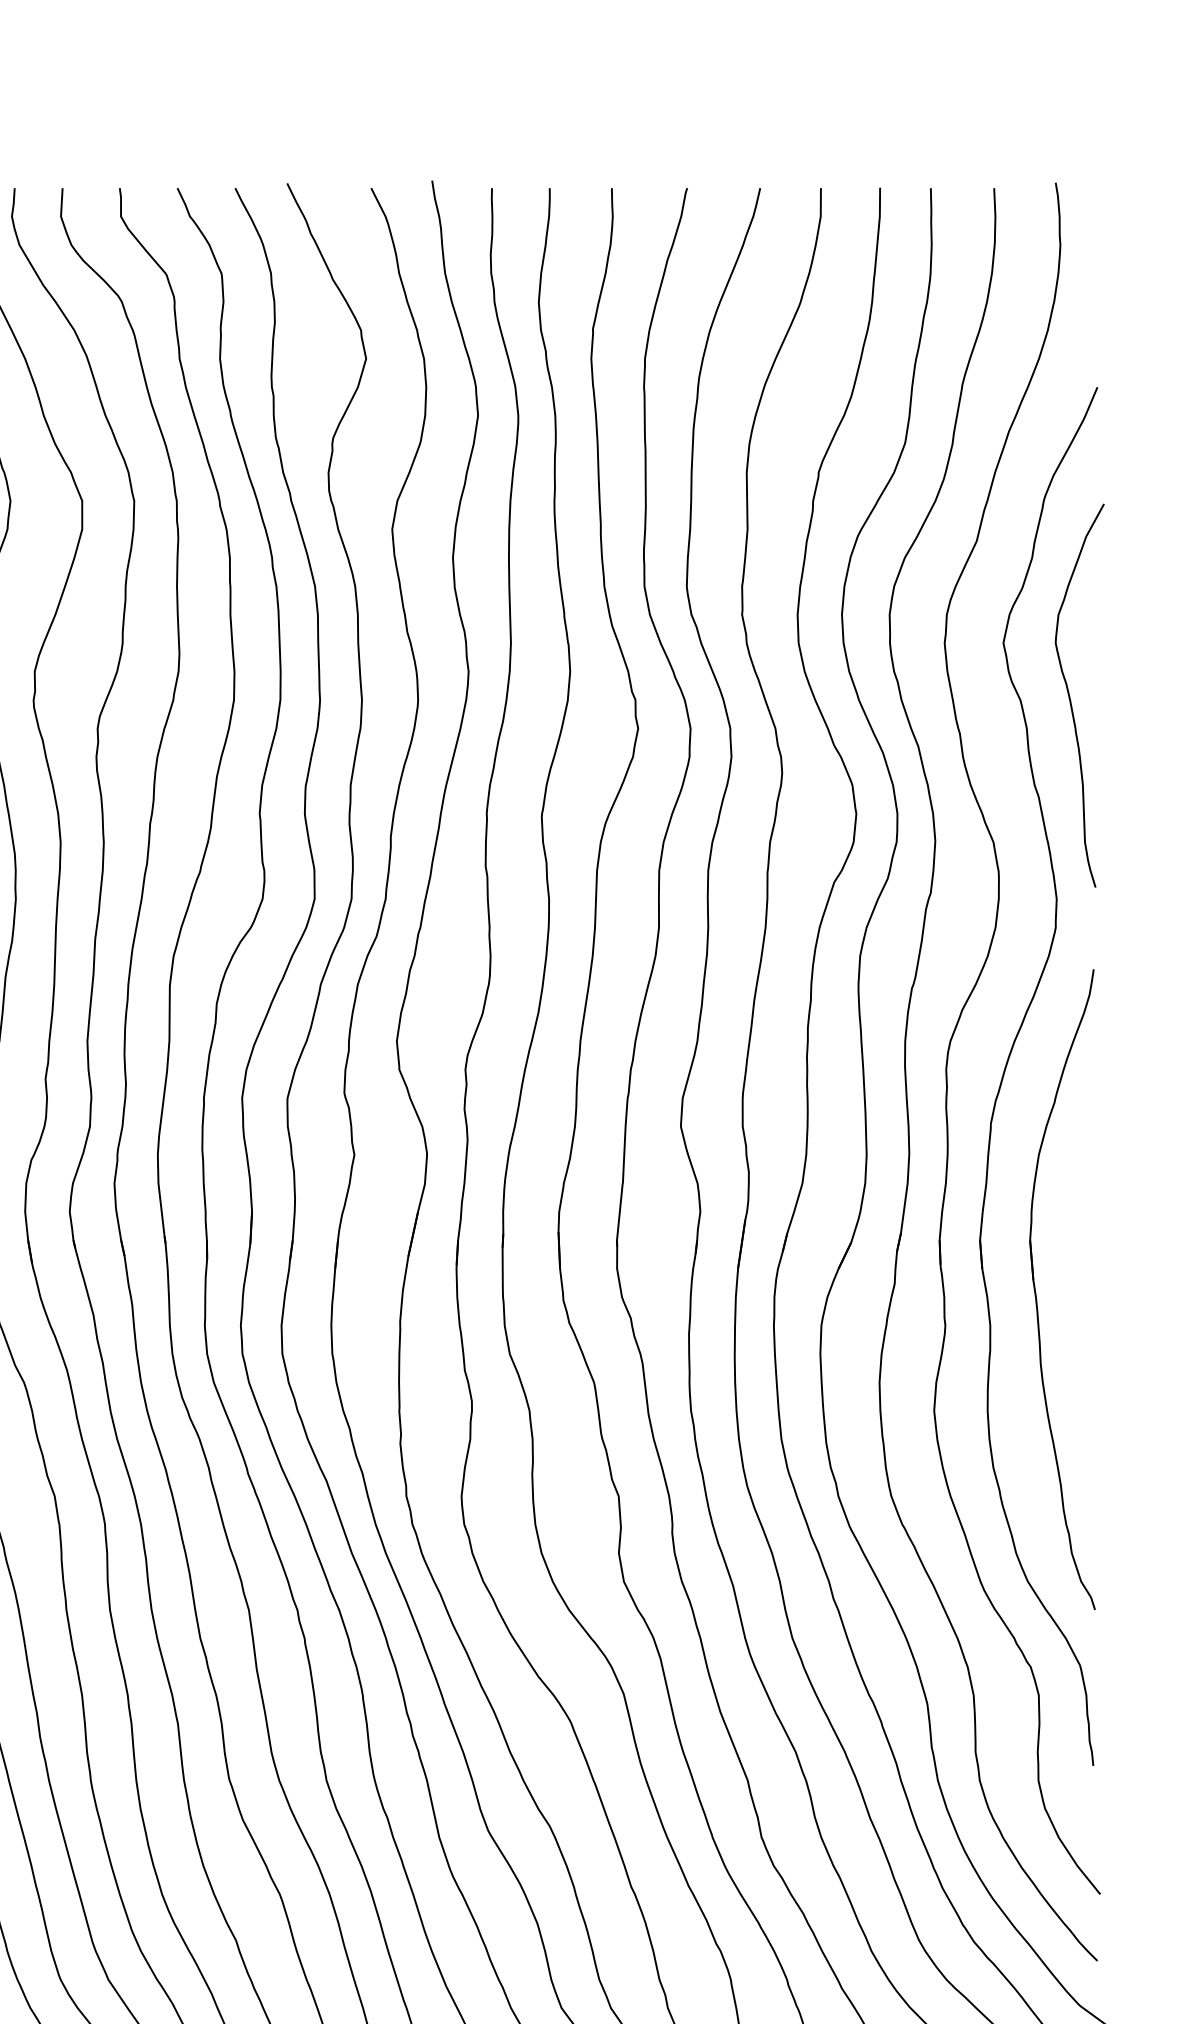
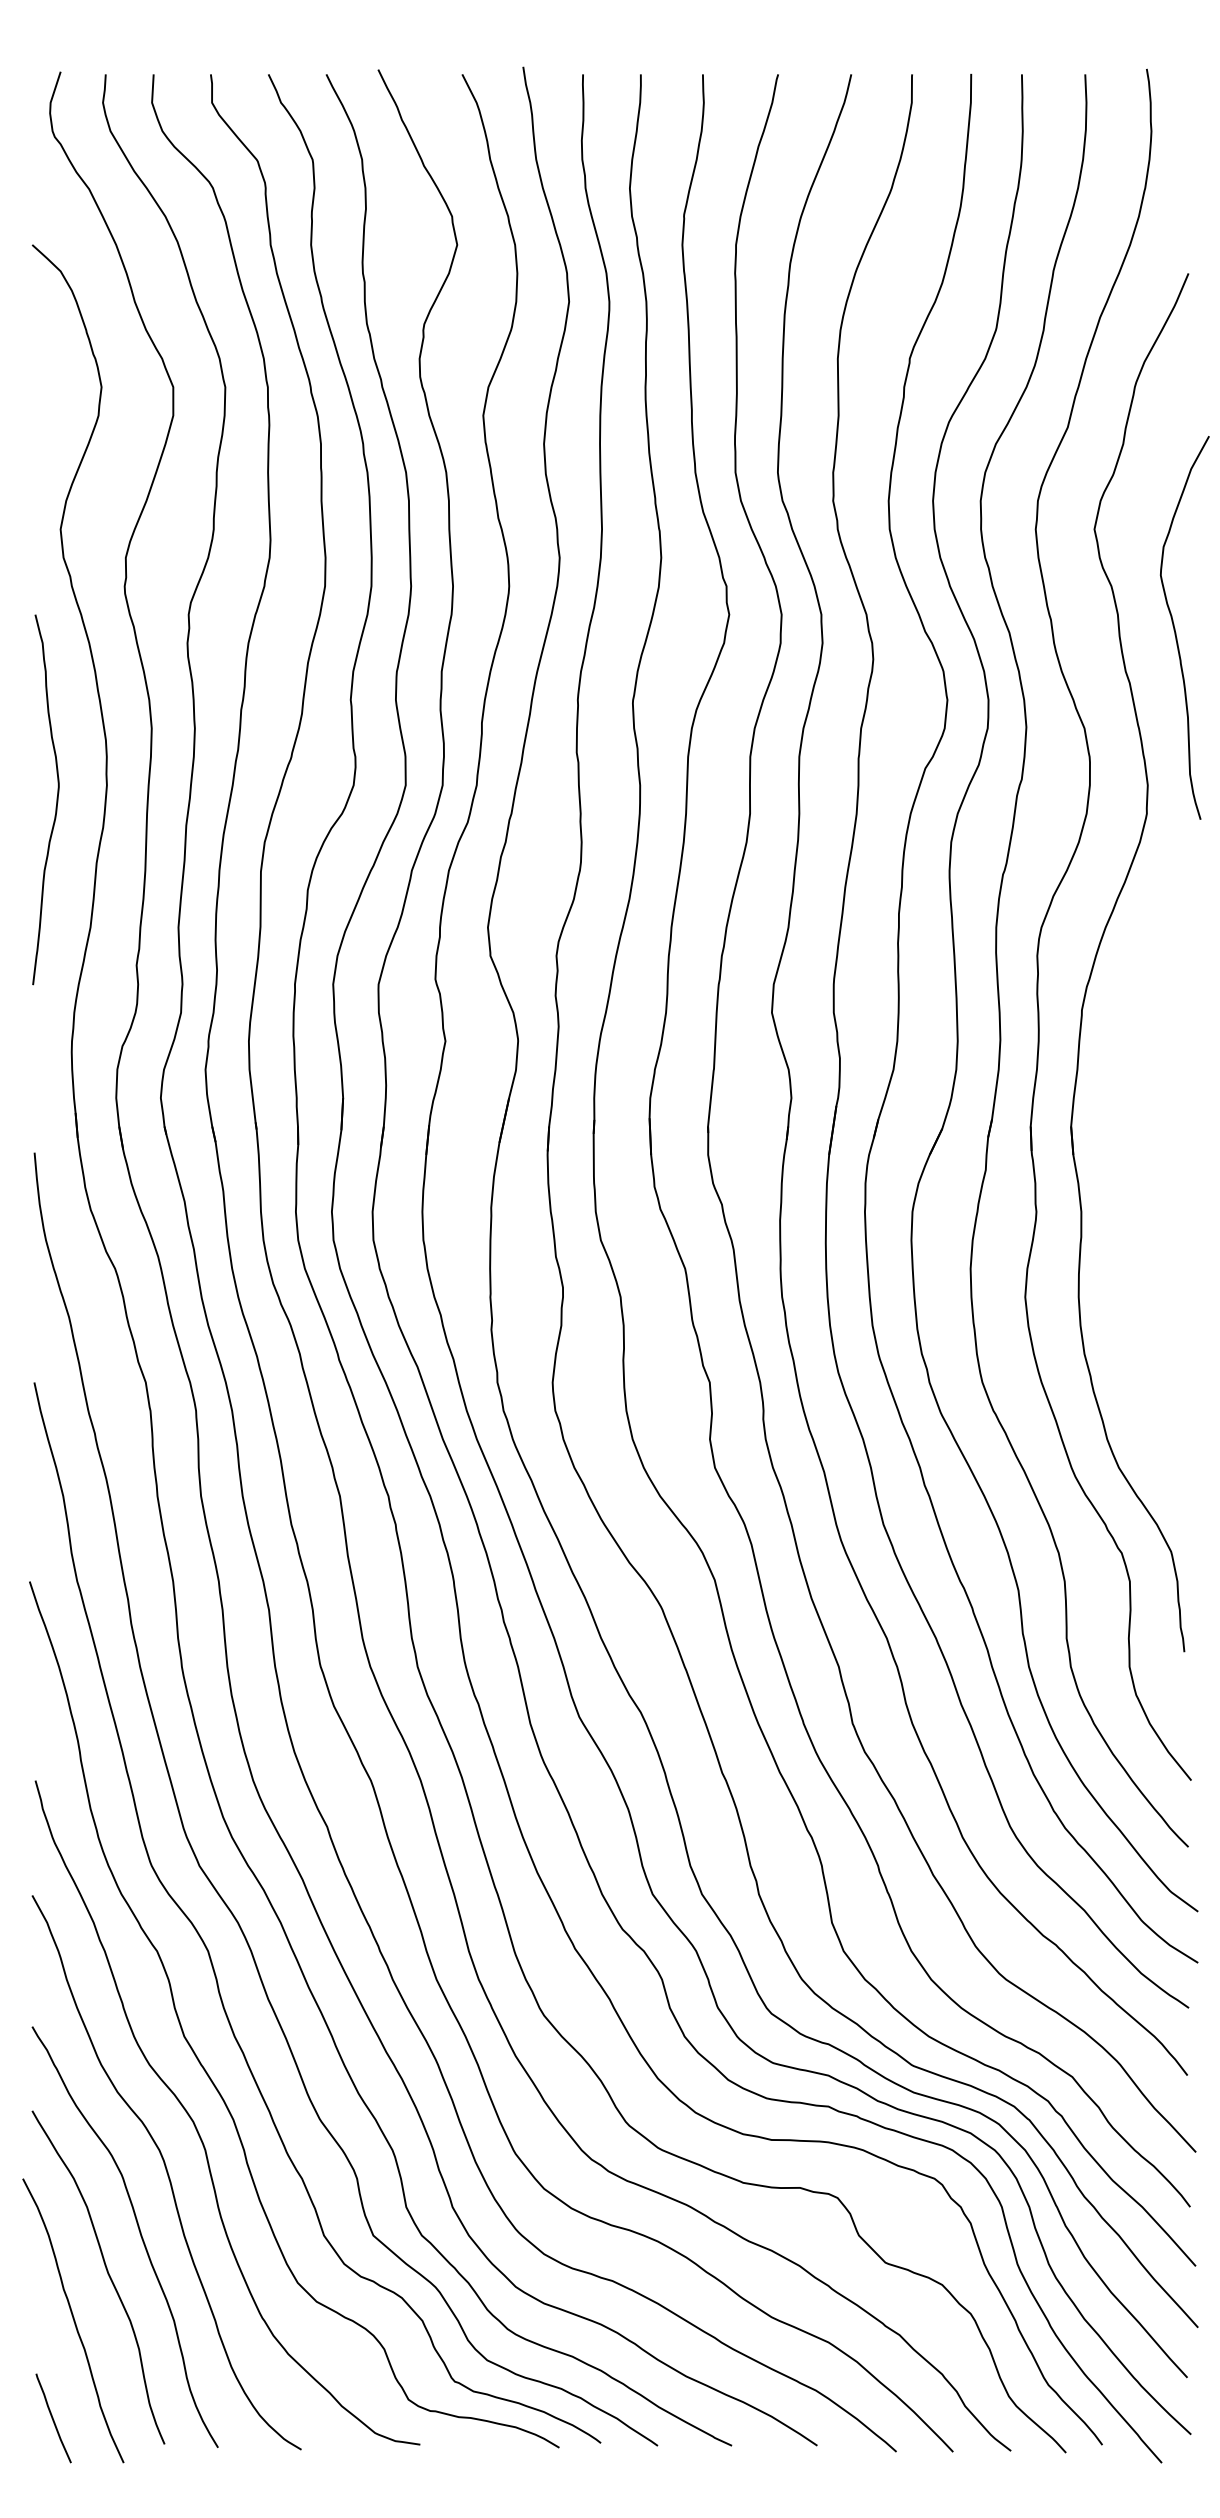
curve: (1070, 696) -> (1175, 628), moved
part: (1036, 1292) -> (1127, 1178), removed

